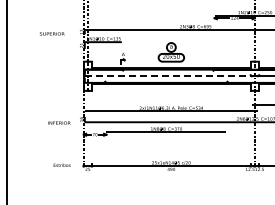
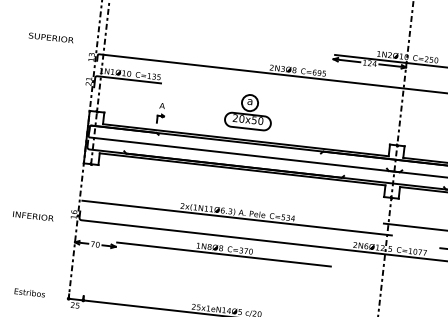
text: (51, 33) -> (50, 36), moved
line: (171, 76) -> (244, 155), dashed -> solid

